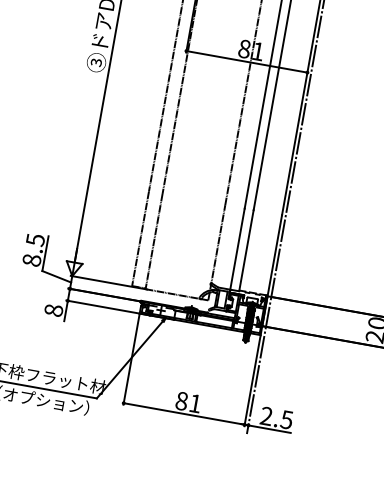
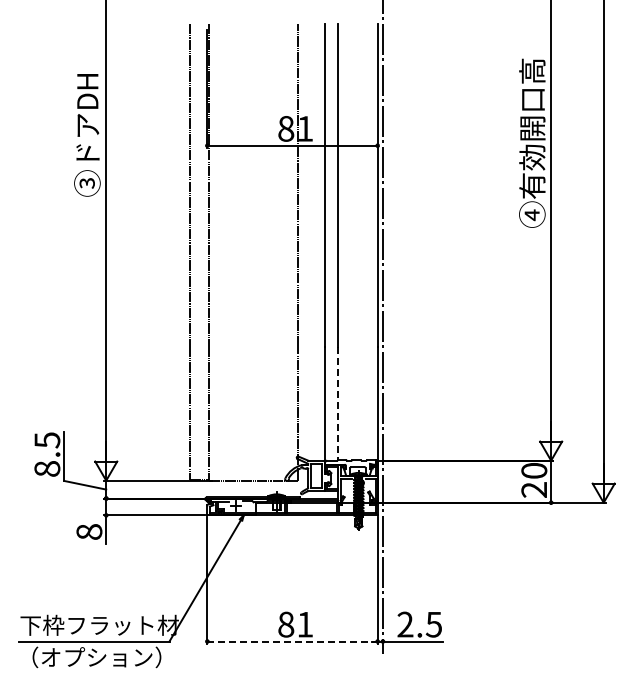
line: (246, 250) -> (337, 403), solid -> dashed
line: (184, 414) -> (293, 641), solid -> dashed

